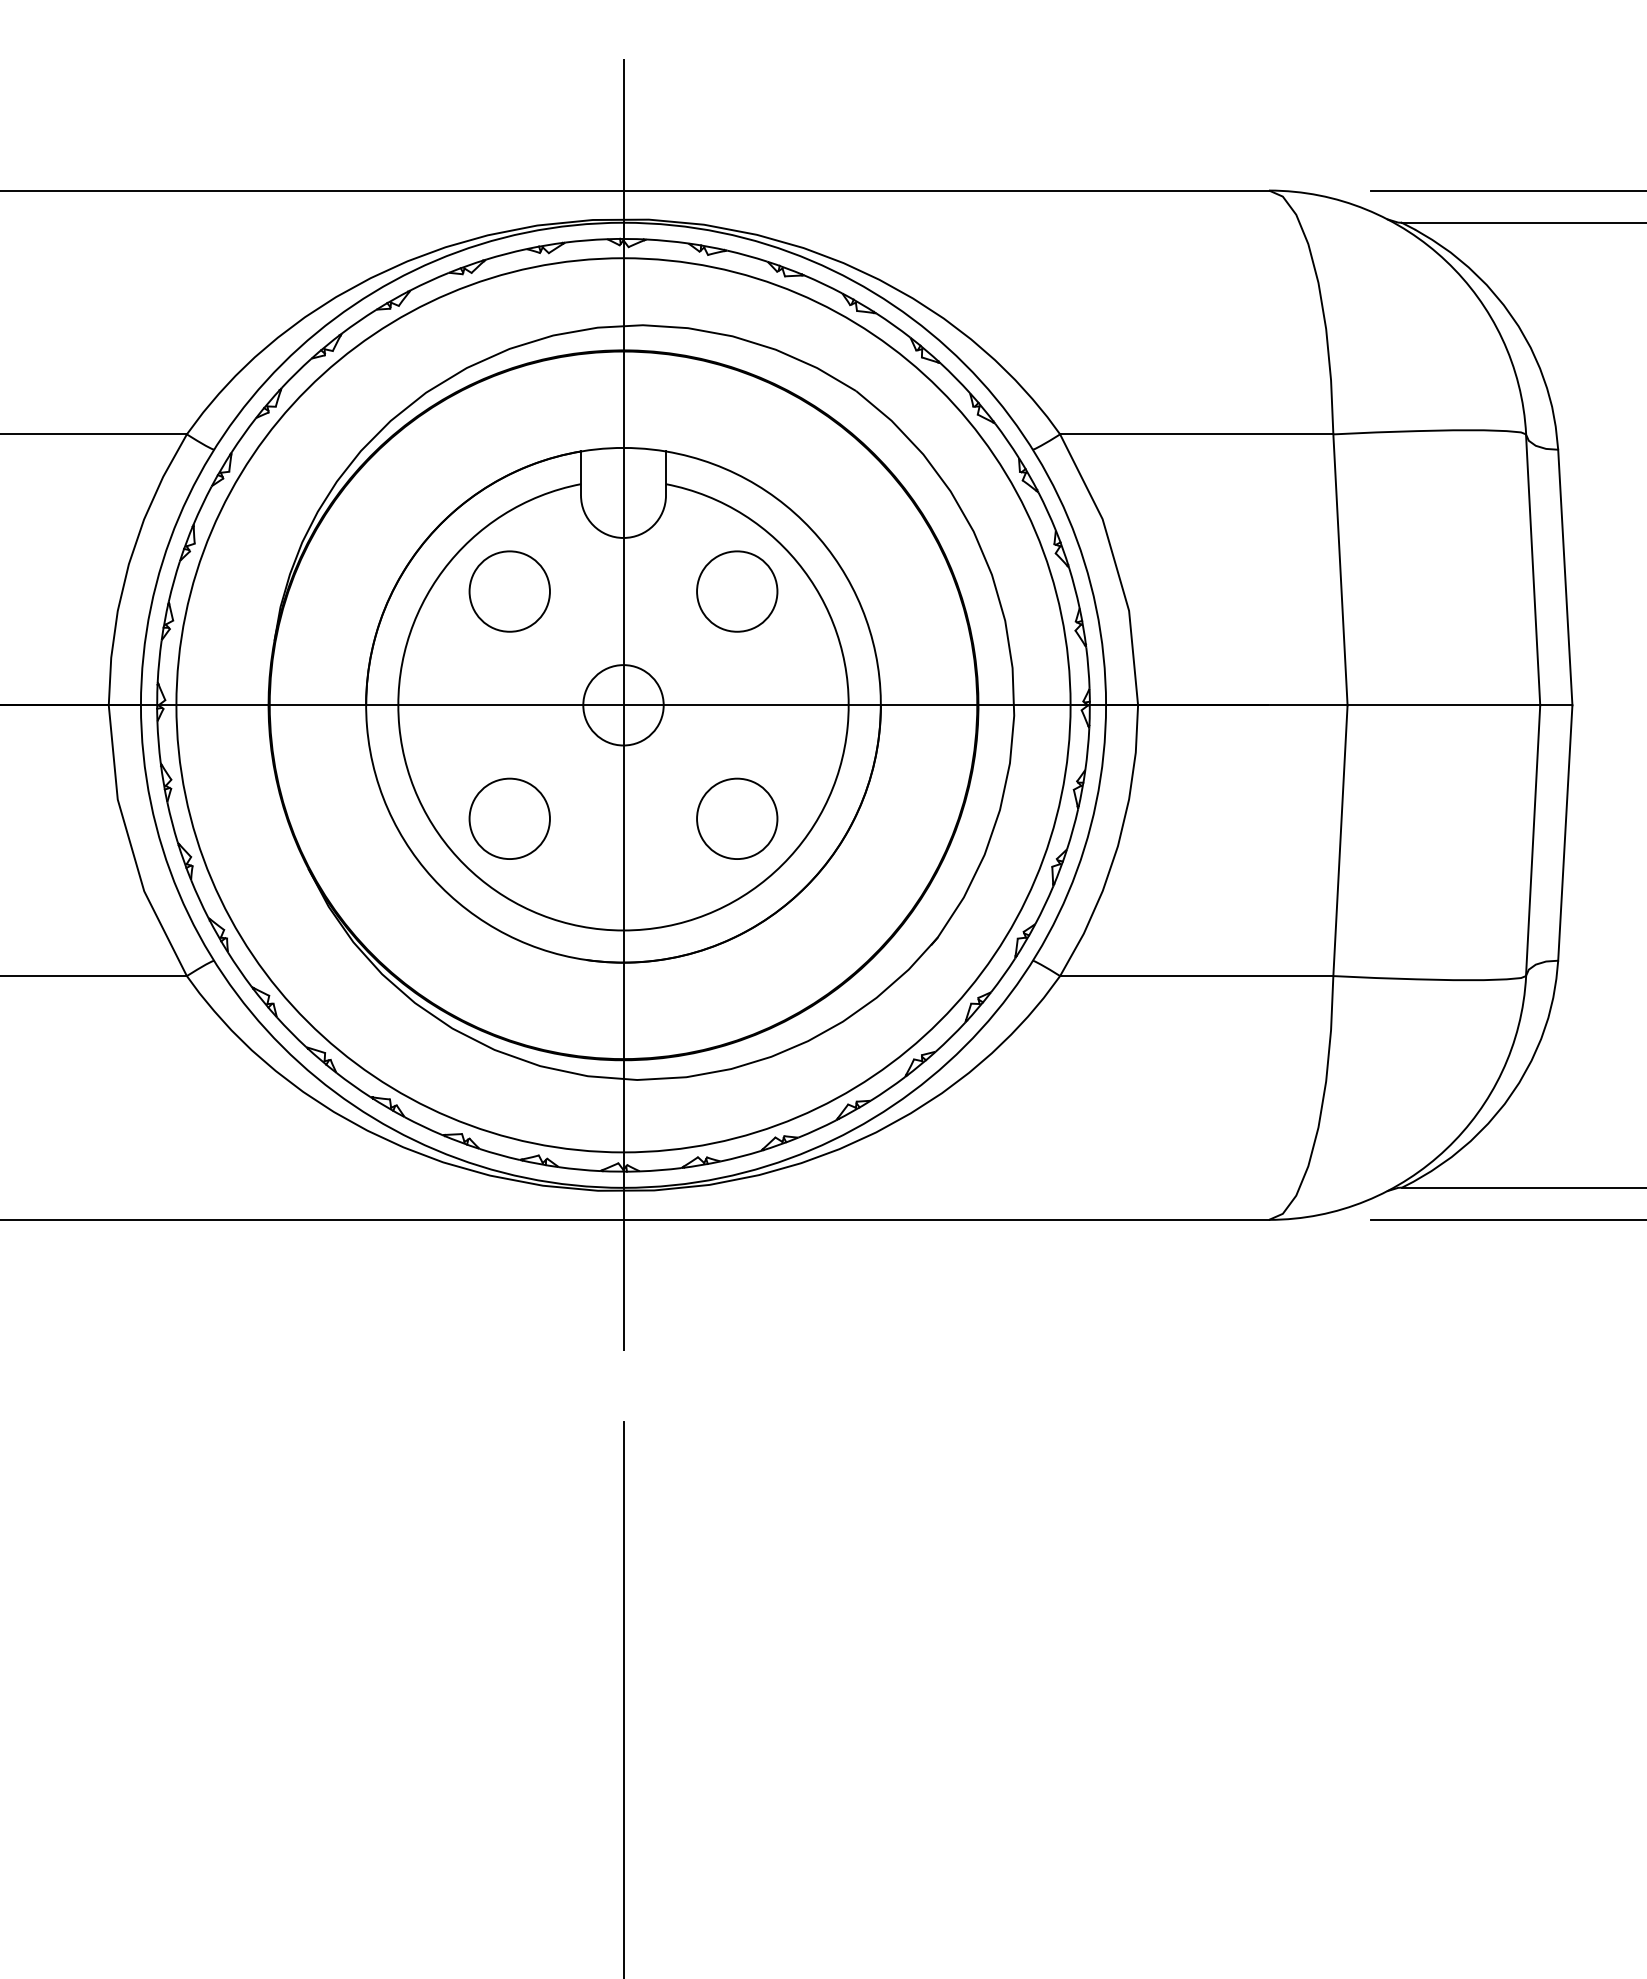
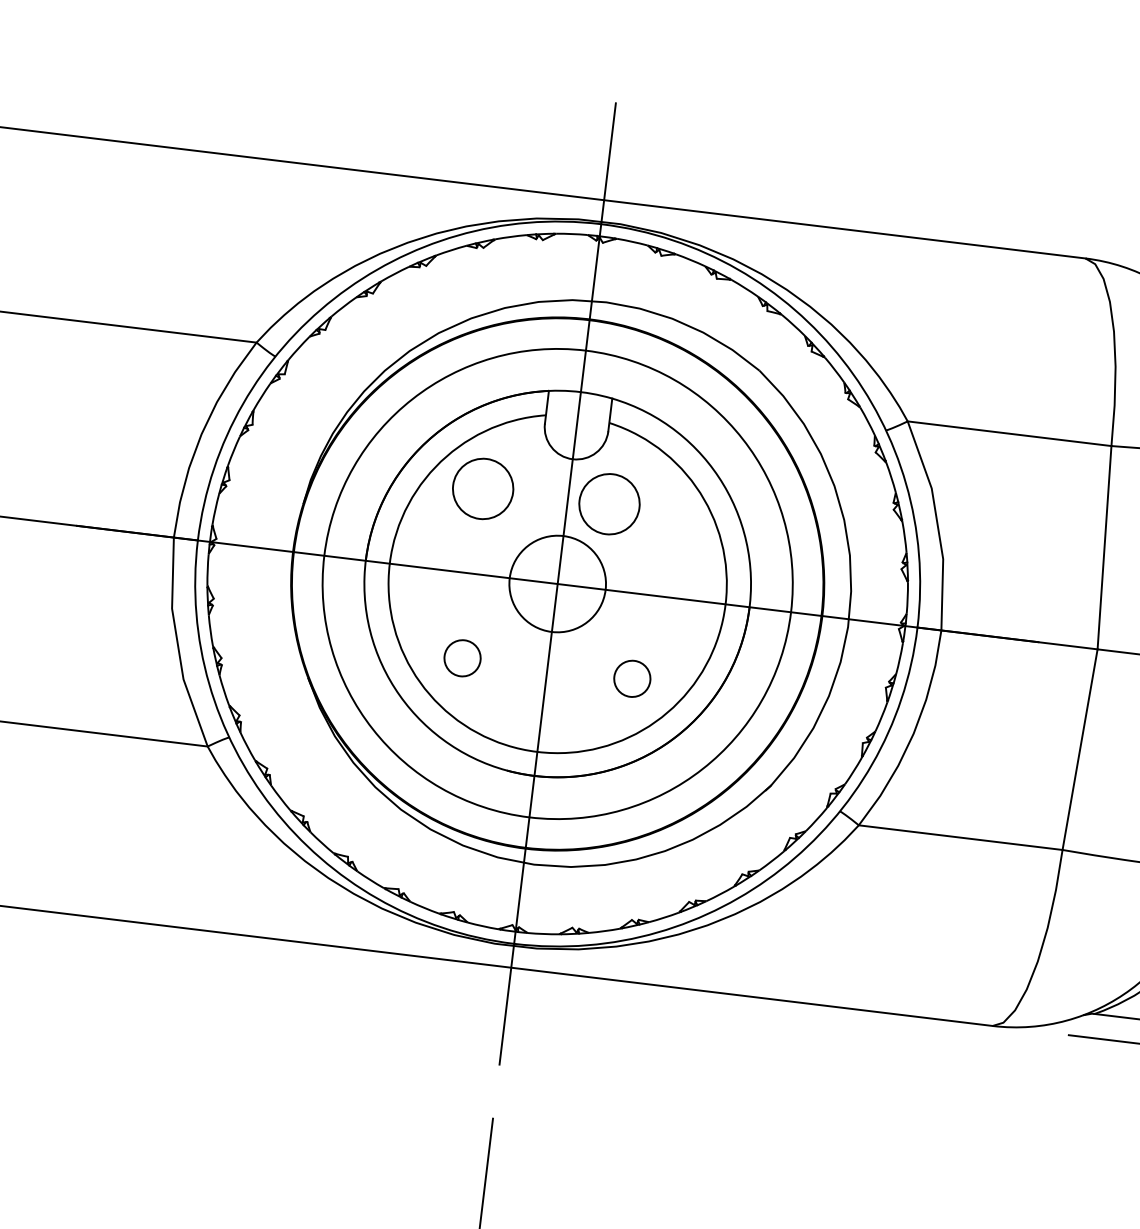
circle: (737, 591) -> (609, 504), moved
circle: (623, 705) -> (557, 584), size x0.7
circle: (623, 705) -> (557, 584), size x1.6
circle: (509, 818) -> (462, 658), size x0.6
circle: (737, 818) -> (632, 678), size x0.6

